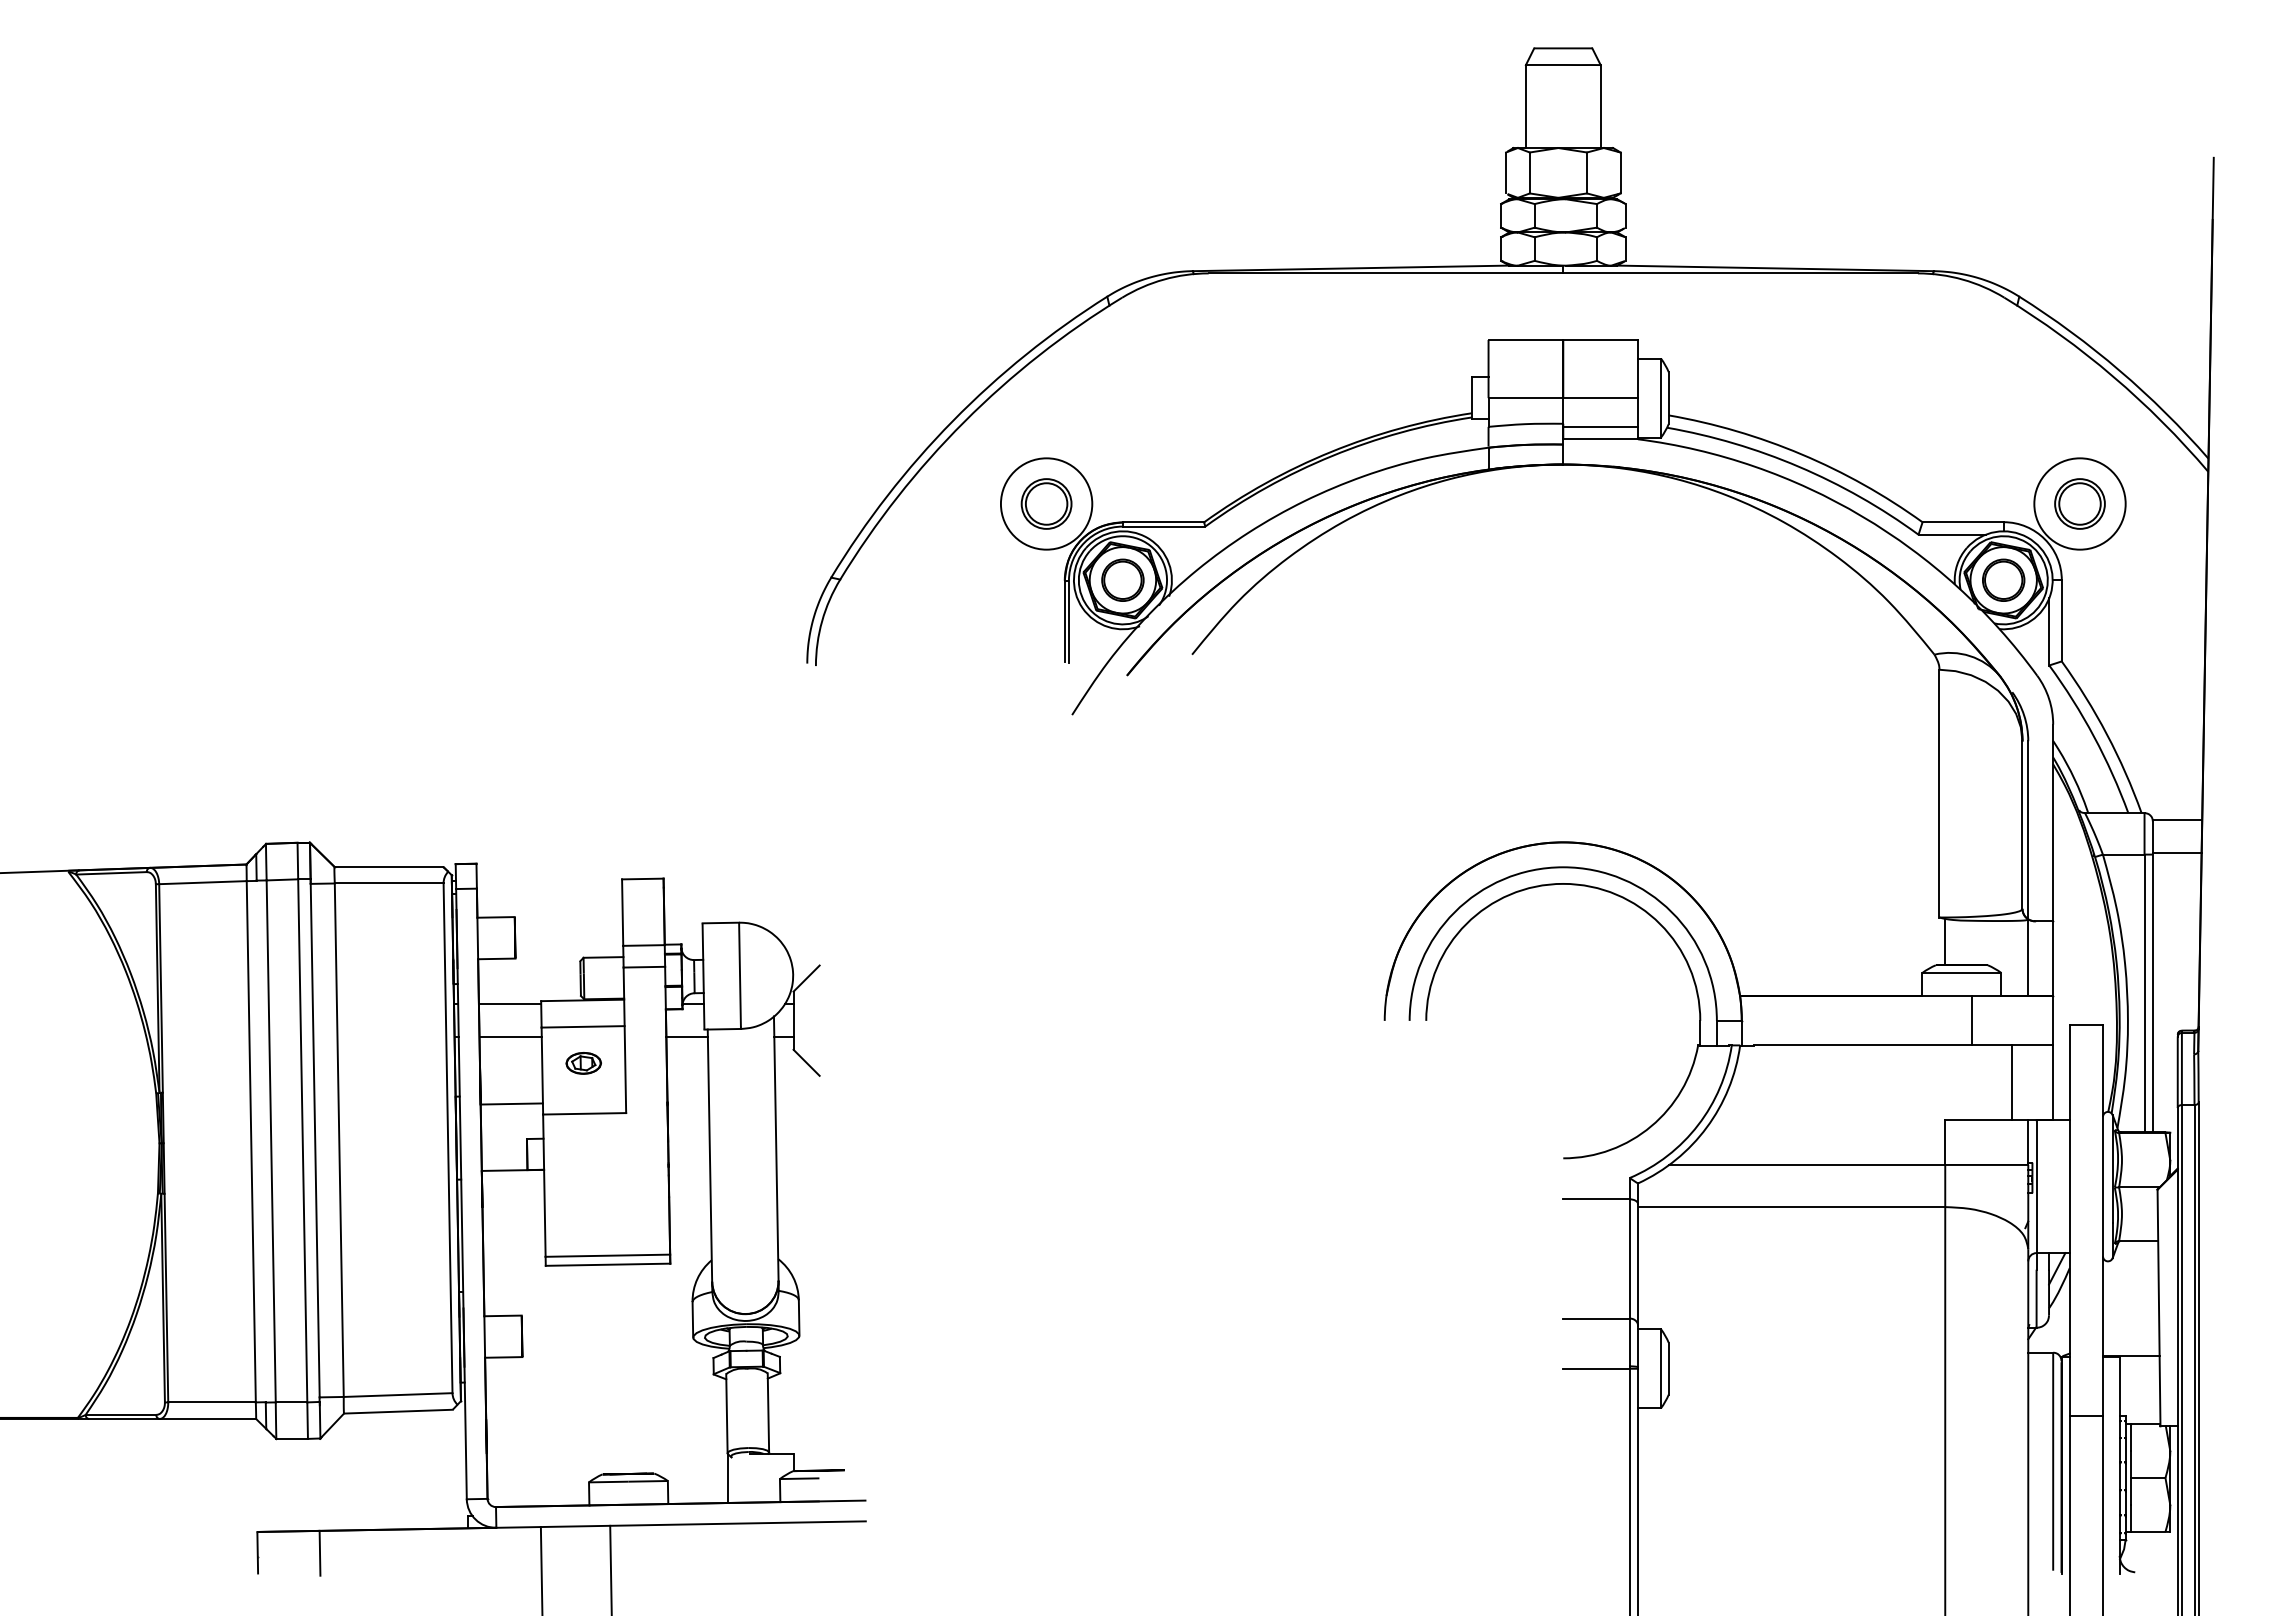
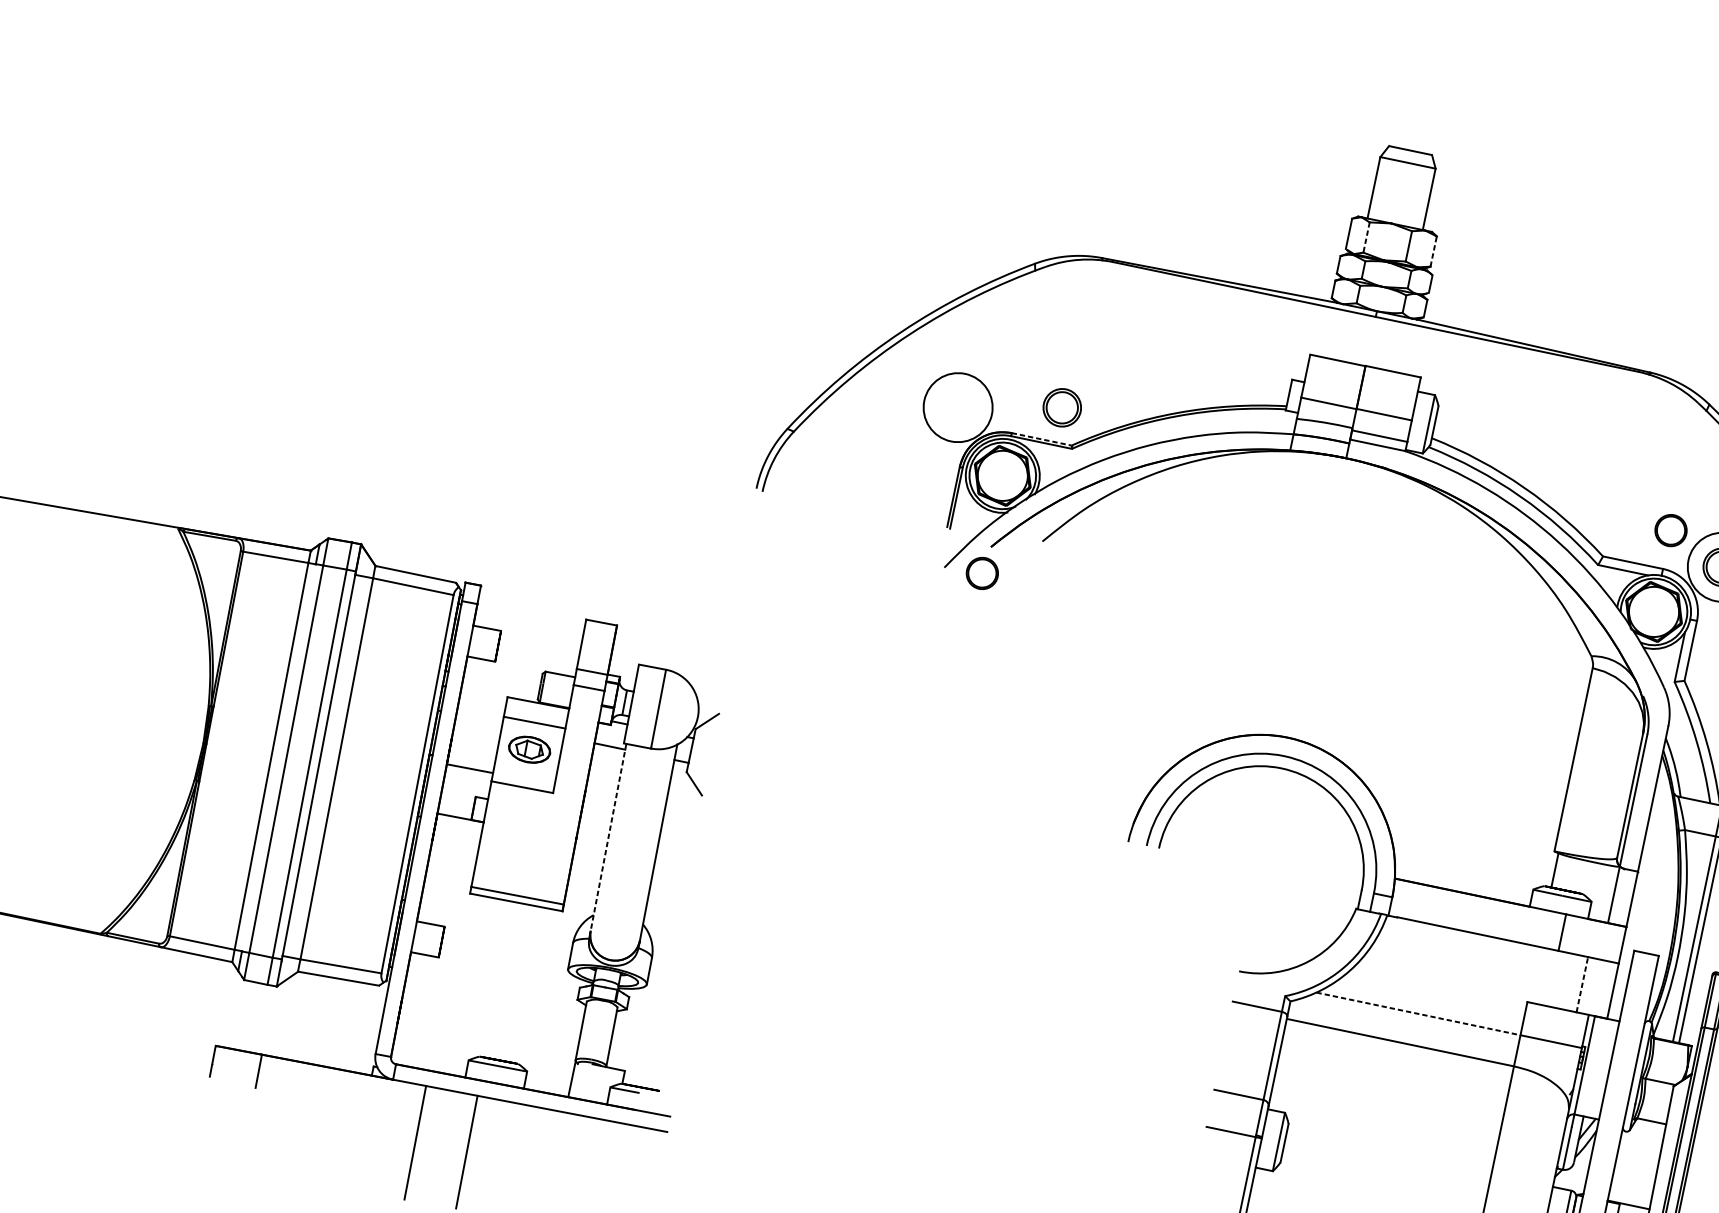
line: (1620, 172) -> (1433, 251), solid -> dashed
line: (1529, 173) -> (1366, 237), solid -> dashed
part: (1046, 503) -> (1062, 407), moved
line: (1163, 522) -> (1041, 439), solid -> dashed
part: (1122, 579) -> (982, 572), moved
part: (2003, 579) -> (1671, 529), moved
line: (509, 1004) -> (483, 694), removed
line: (510, 1037) -> (479, 719), removed
part: (583, 1063) -> (529, 749), size x1.6
line: (2011, 1082) -> (1582, 984), solid -> dashed
line: (709, 1156) -> (608, 838), solid -> dashed
line: (1807, 1164) -> (1418, 1013), solid -> dashed

